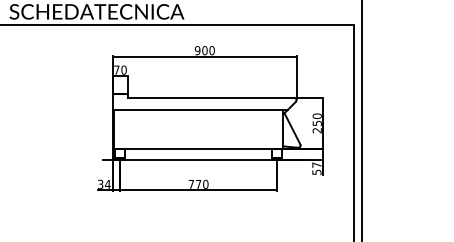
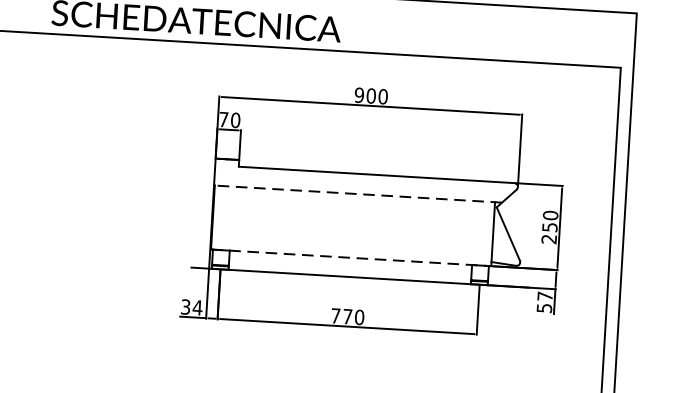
line: (199, 110) -> (356, 194), solid -> dashed
line: (198, 148) -> (351, 257), solid -> dashed

